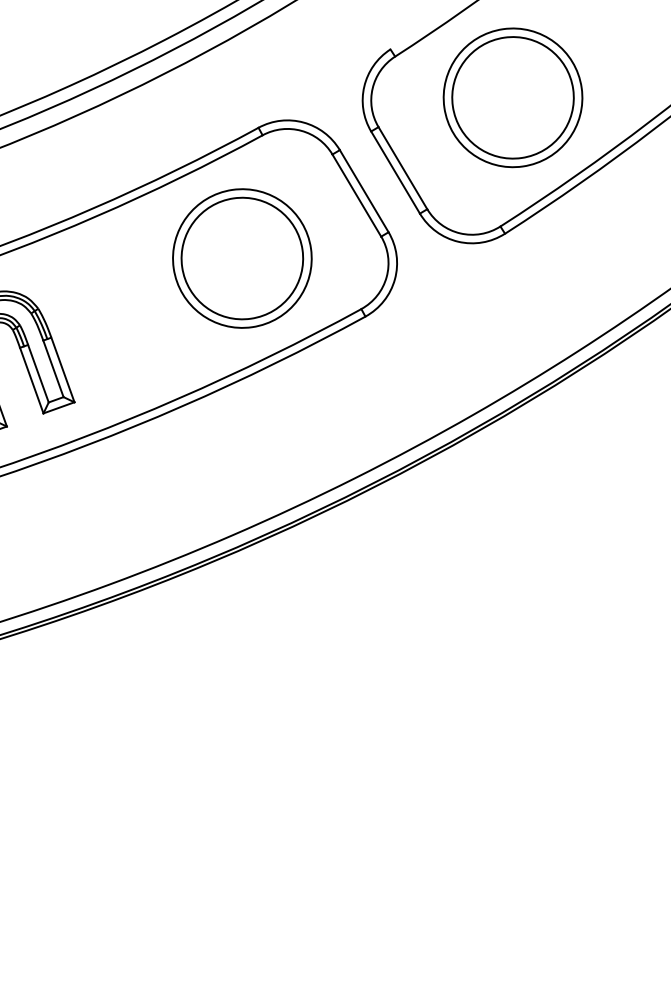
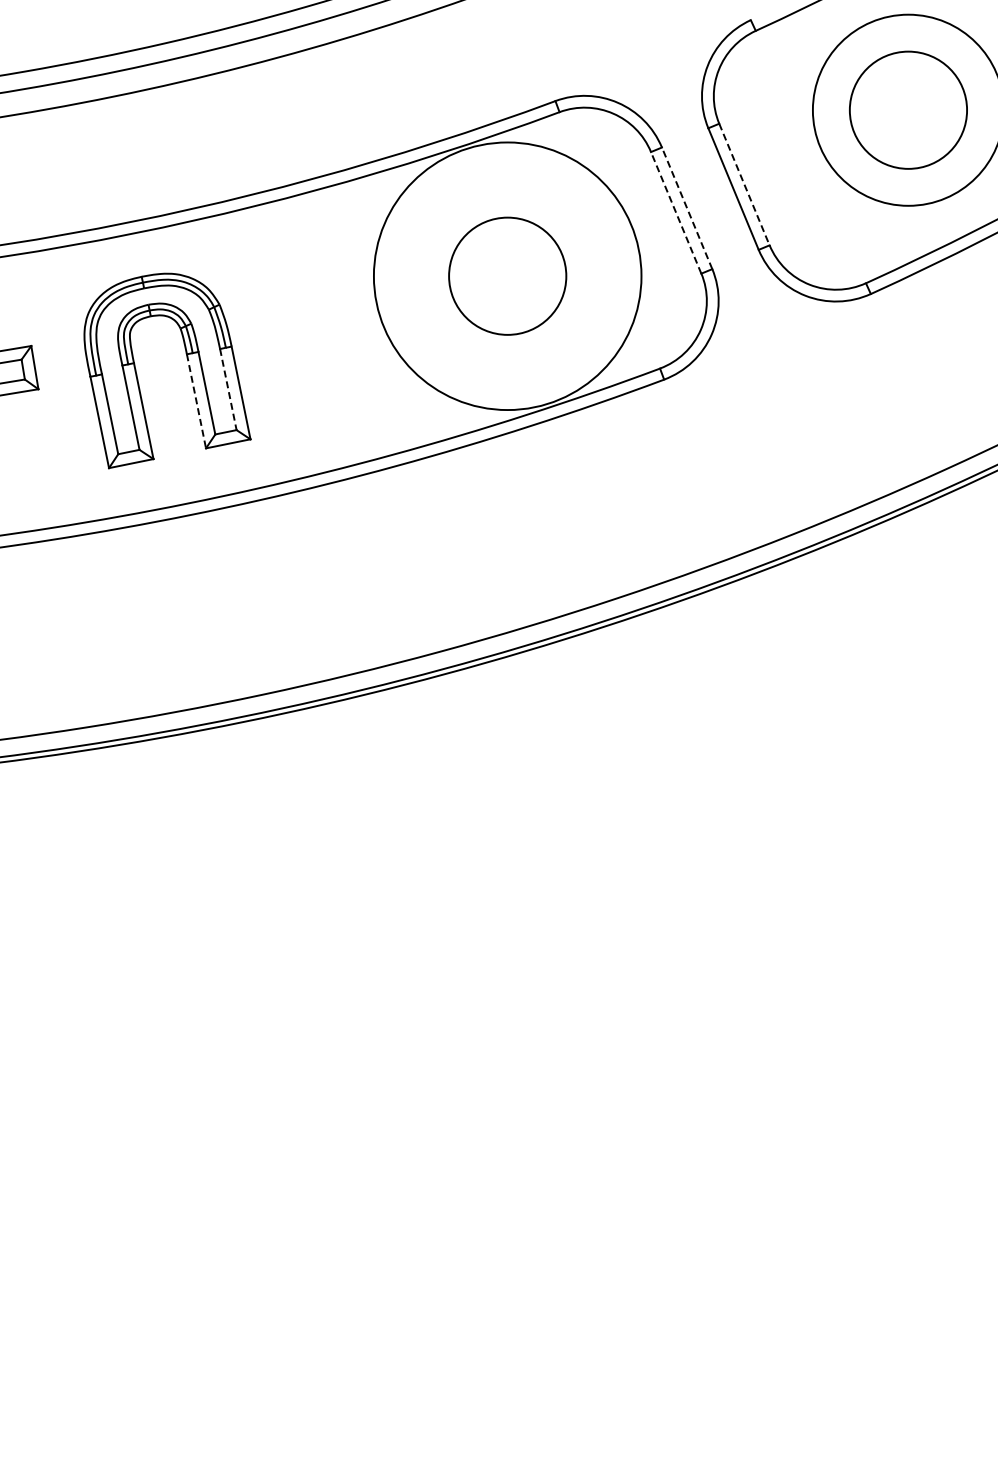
circle: (513, 98) -> (908, 110), size x0.7
line: (402, 168) -> (744, 184), solid -> dashed
line: (364, 191) -> (687, 208), solid -> dashed
line: (357, 195) -> (676, 212), solid -> dashed
circle: (242, 258) -> (507, 275), size x1.4
circle: (242, 258) -> (507, 276), size x0.7
line: (53, 369) -> (228, 390), solid -> dashed
line: (31, 380) -> (196, 401), solid -> dashed

